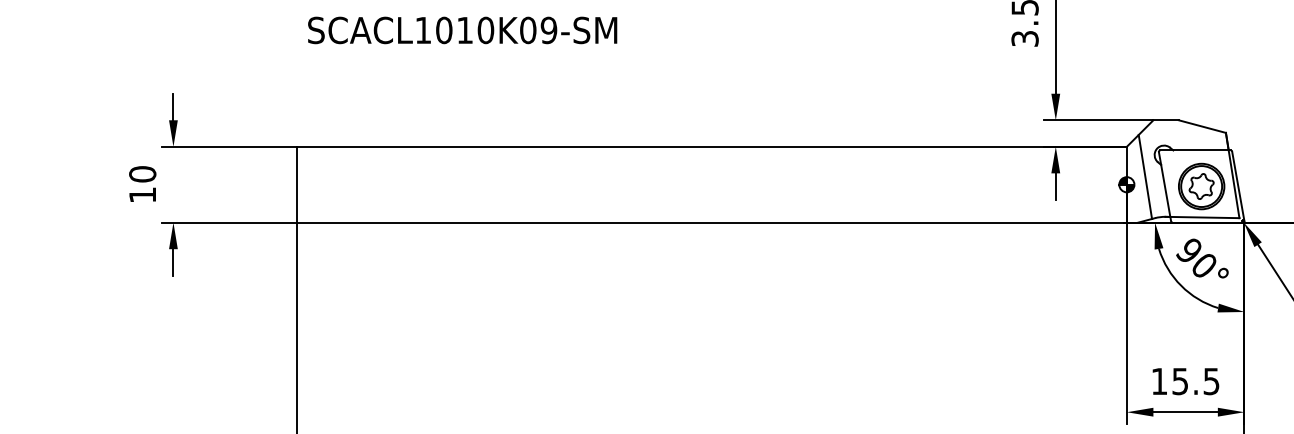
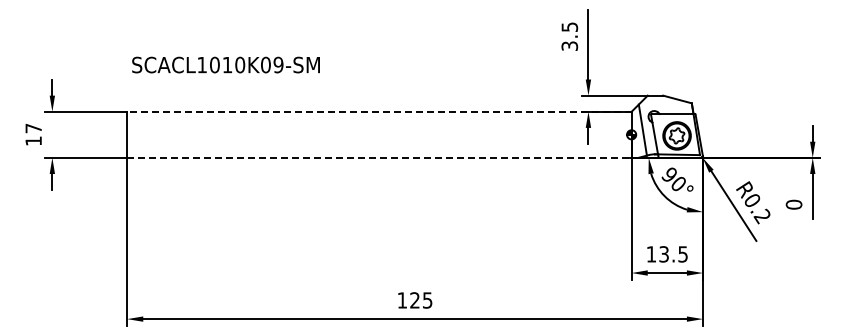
text: (461, 29) -> (225, 64), moved
line: (710, 146) -> (378, 111), solid -> dashed
text: (142, 174) -> (33, 128), 10 -> 17
line: (711, 222) -> (379, 157), solid -> dashed
text: (1179, 380) -> (663, 253), 15.5 -> 13.5

